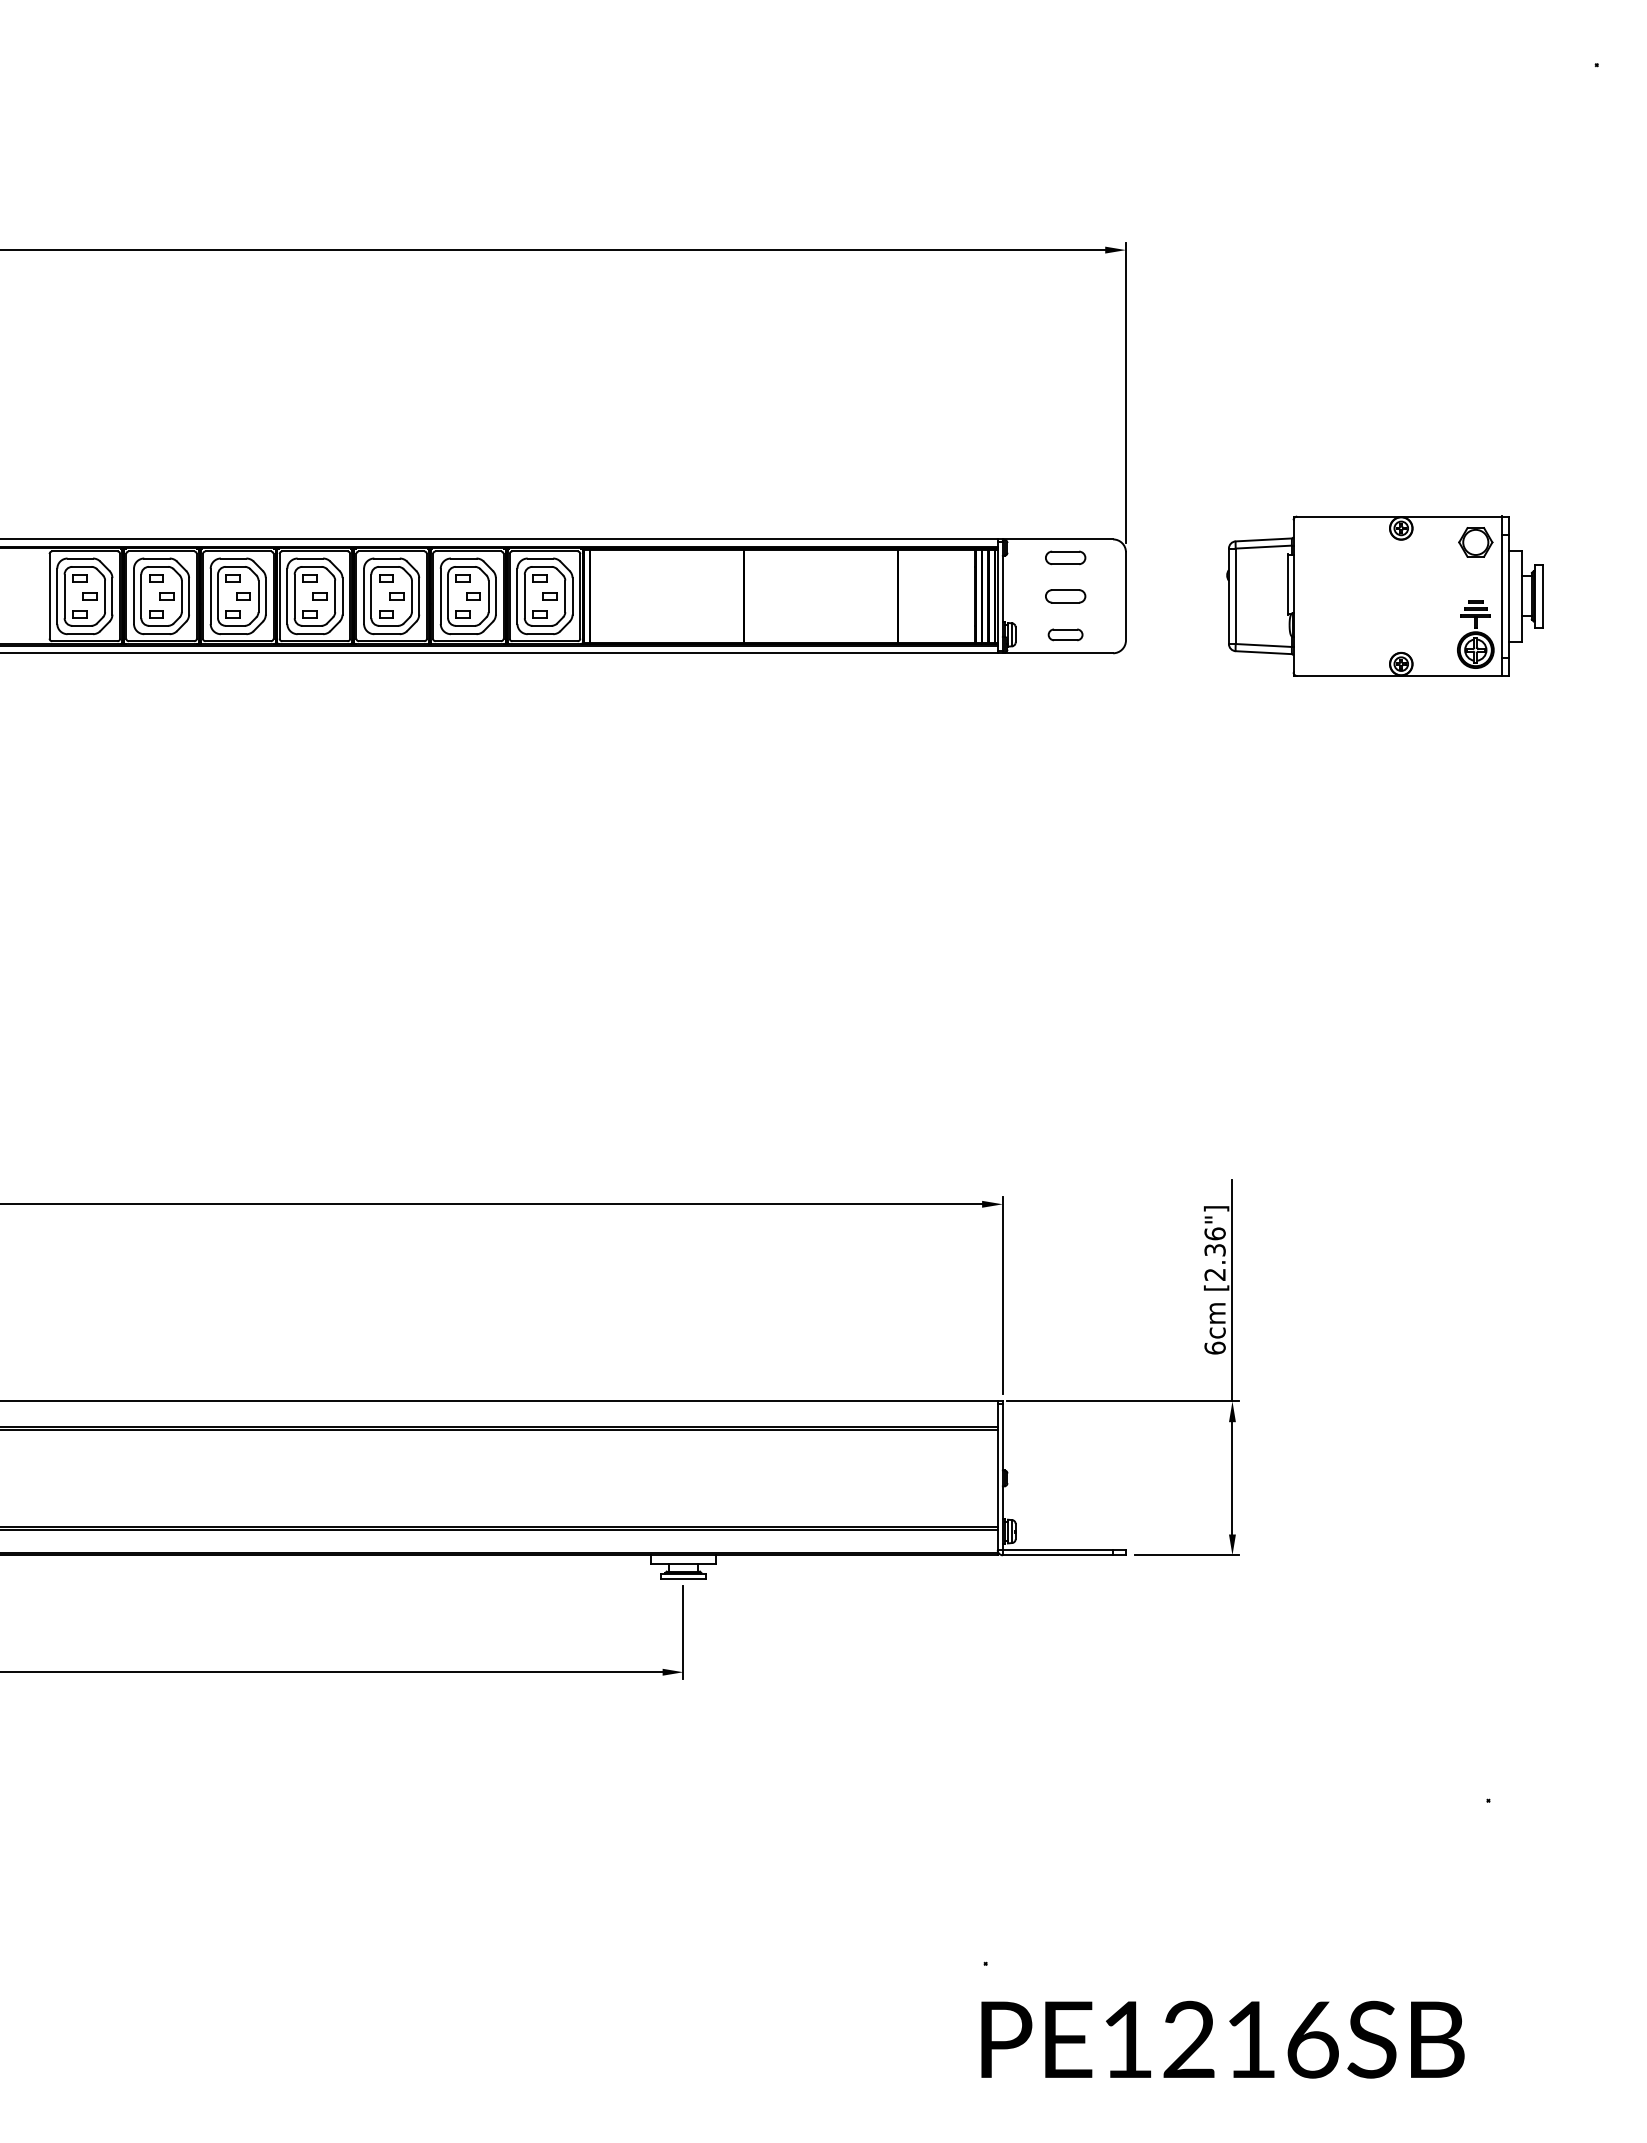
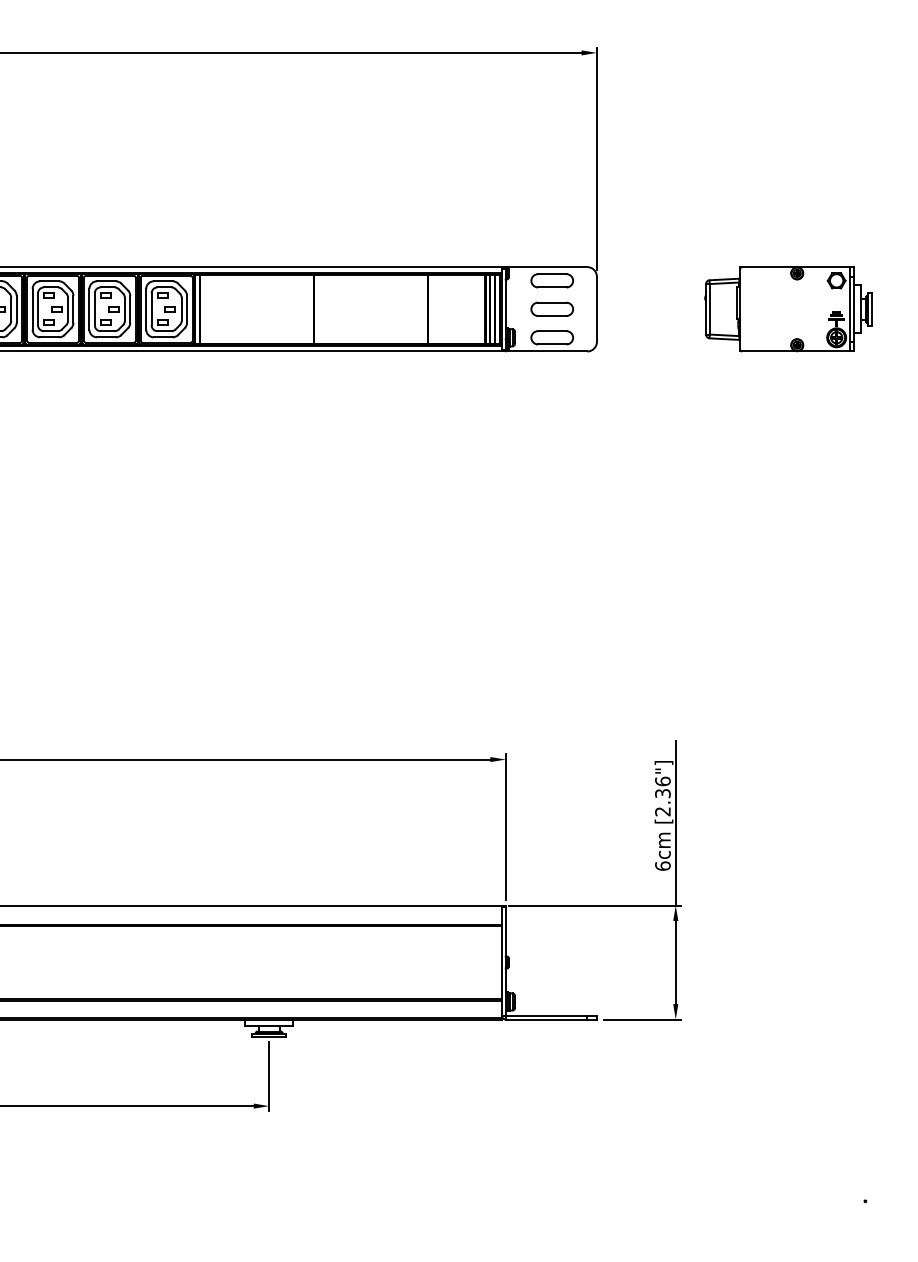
part: (1065, 557) -> (552, 280), size x1.43
part: (1065, 596) -> (552, 309), size x1.43
part: (1384, 596) -> (788, 309), size x0.71
part: (1065, 634) -> (552, 337), size x1.67

